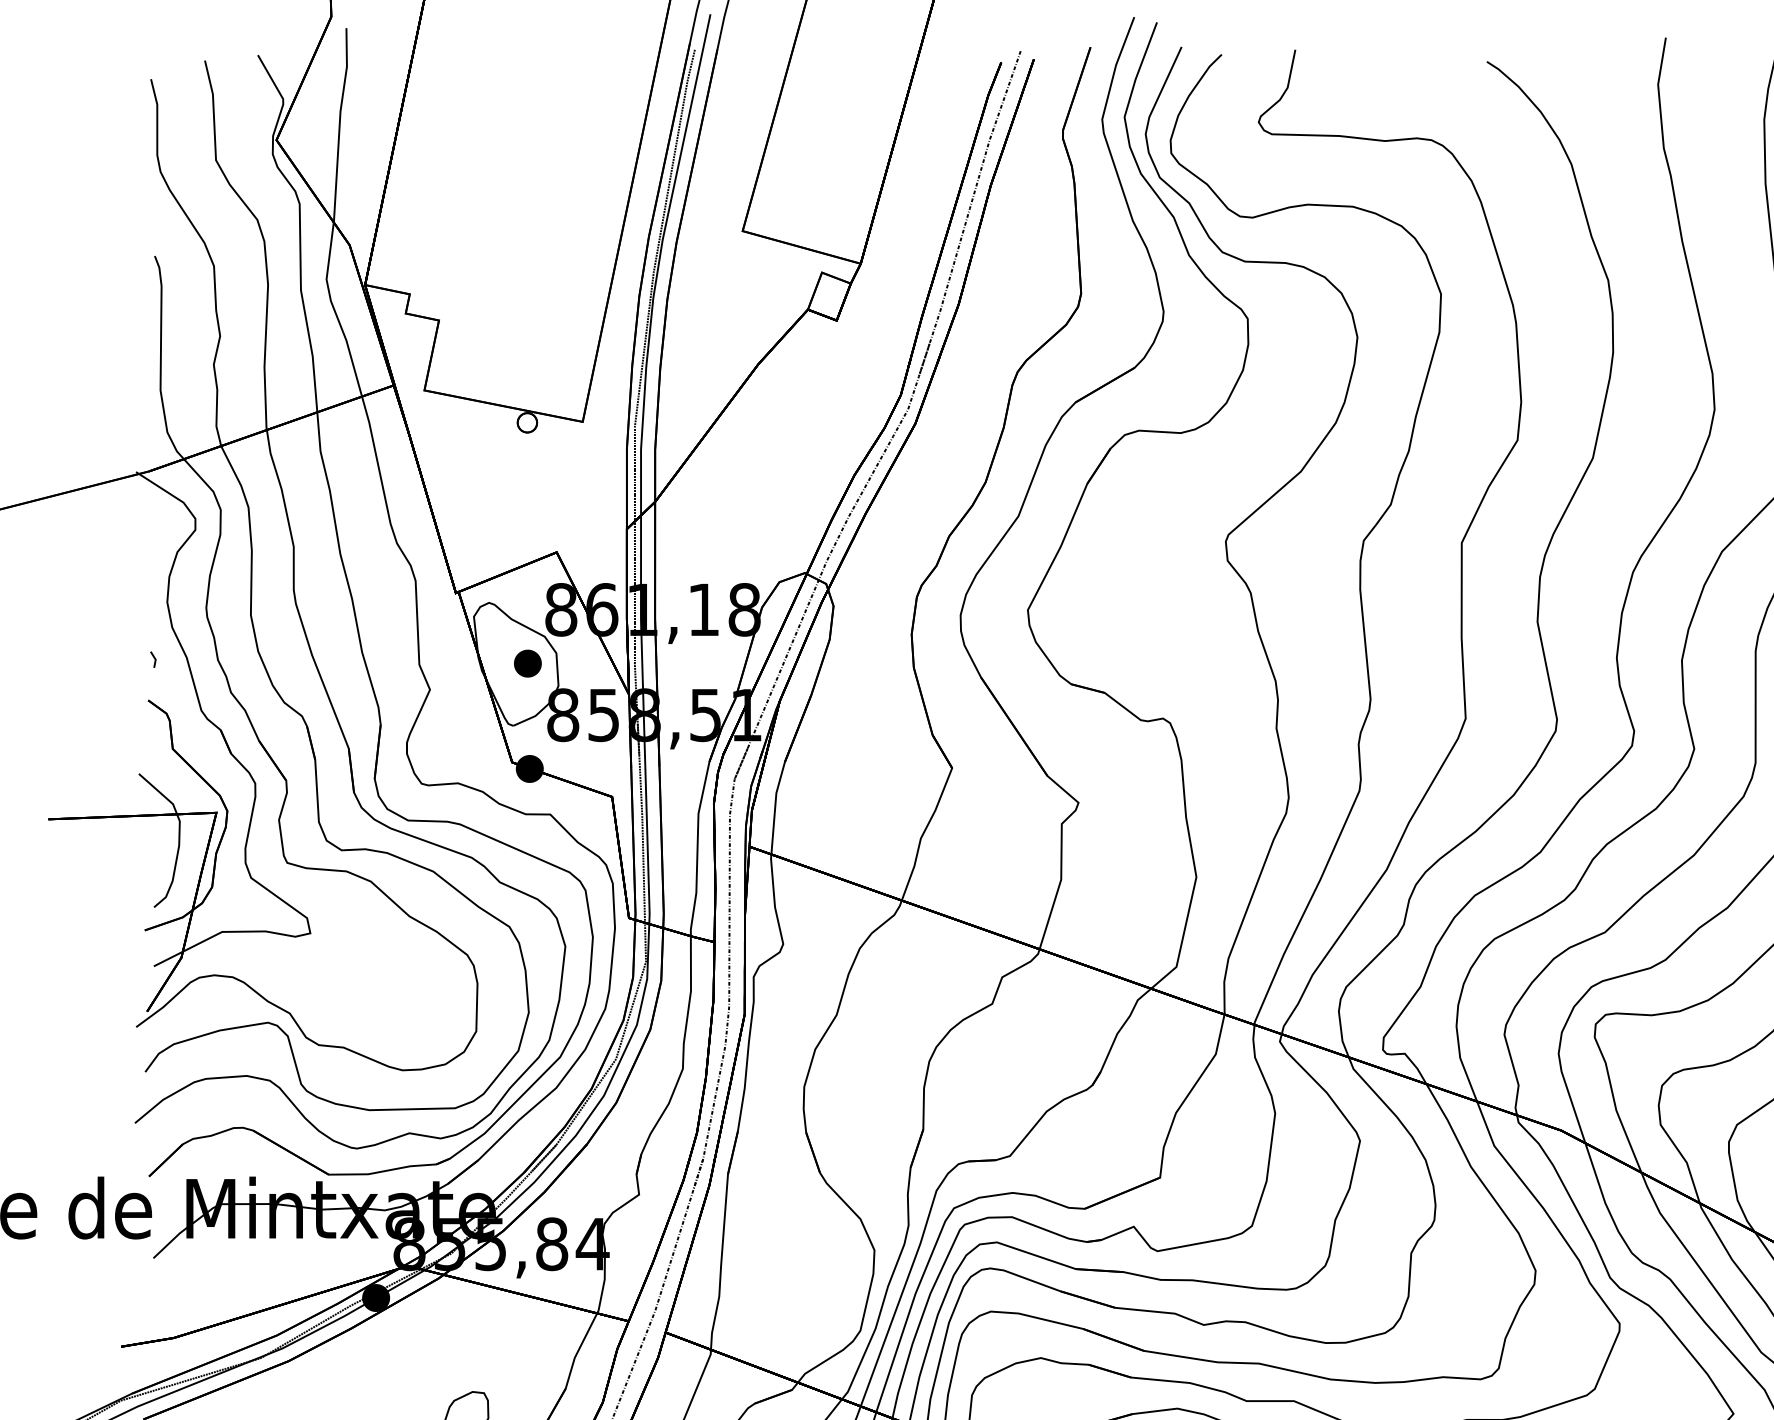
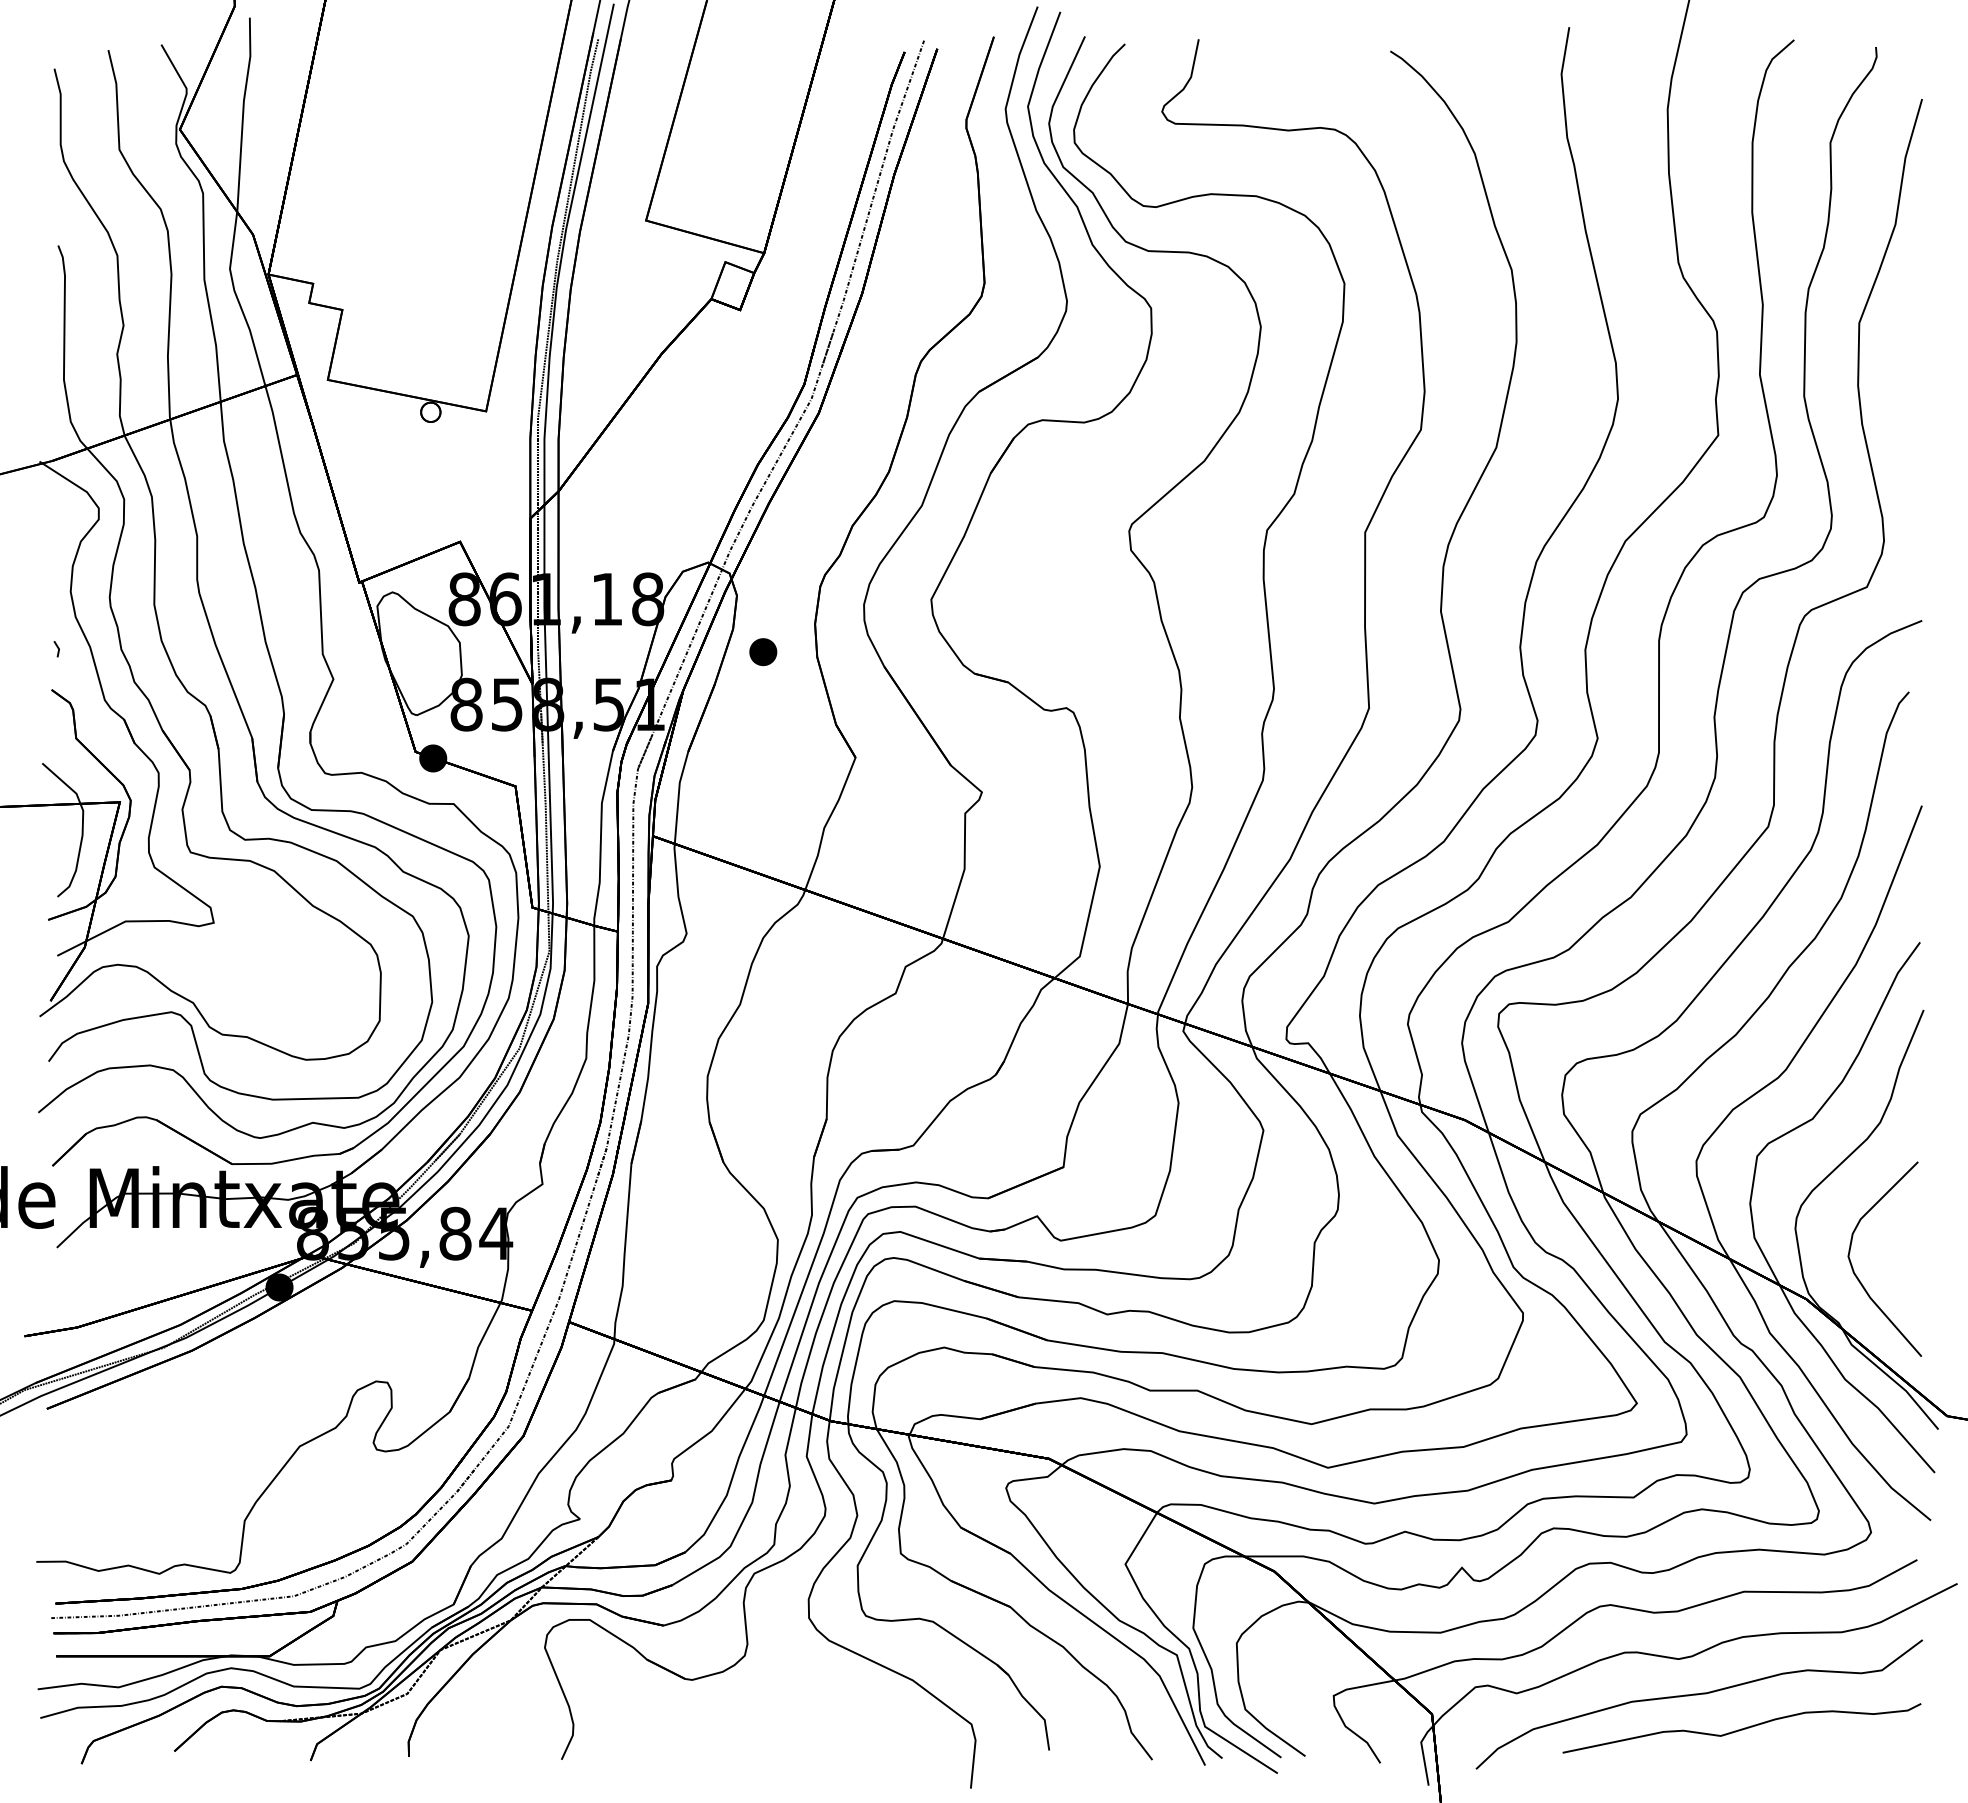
part: (528, 664) -> (763, 652), moved

